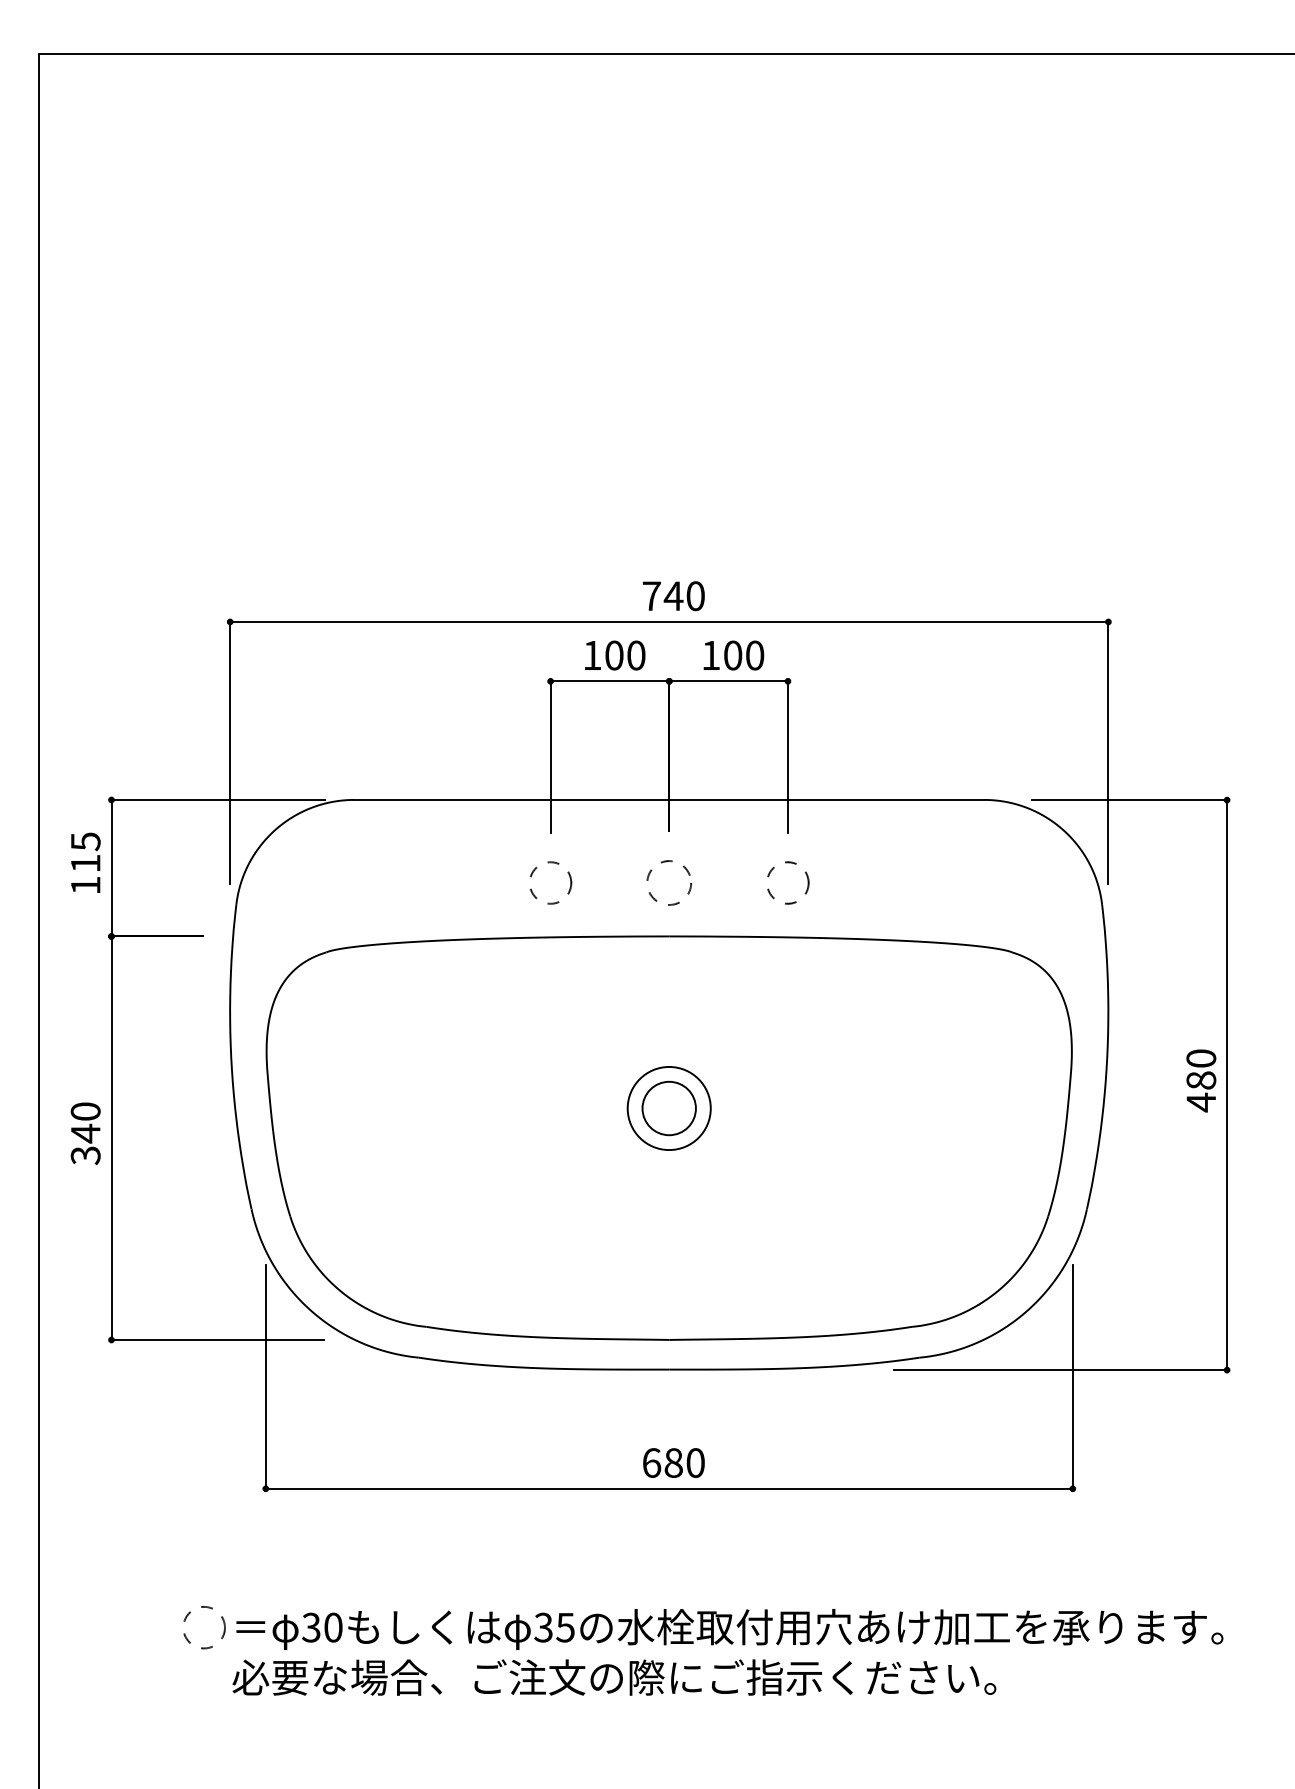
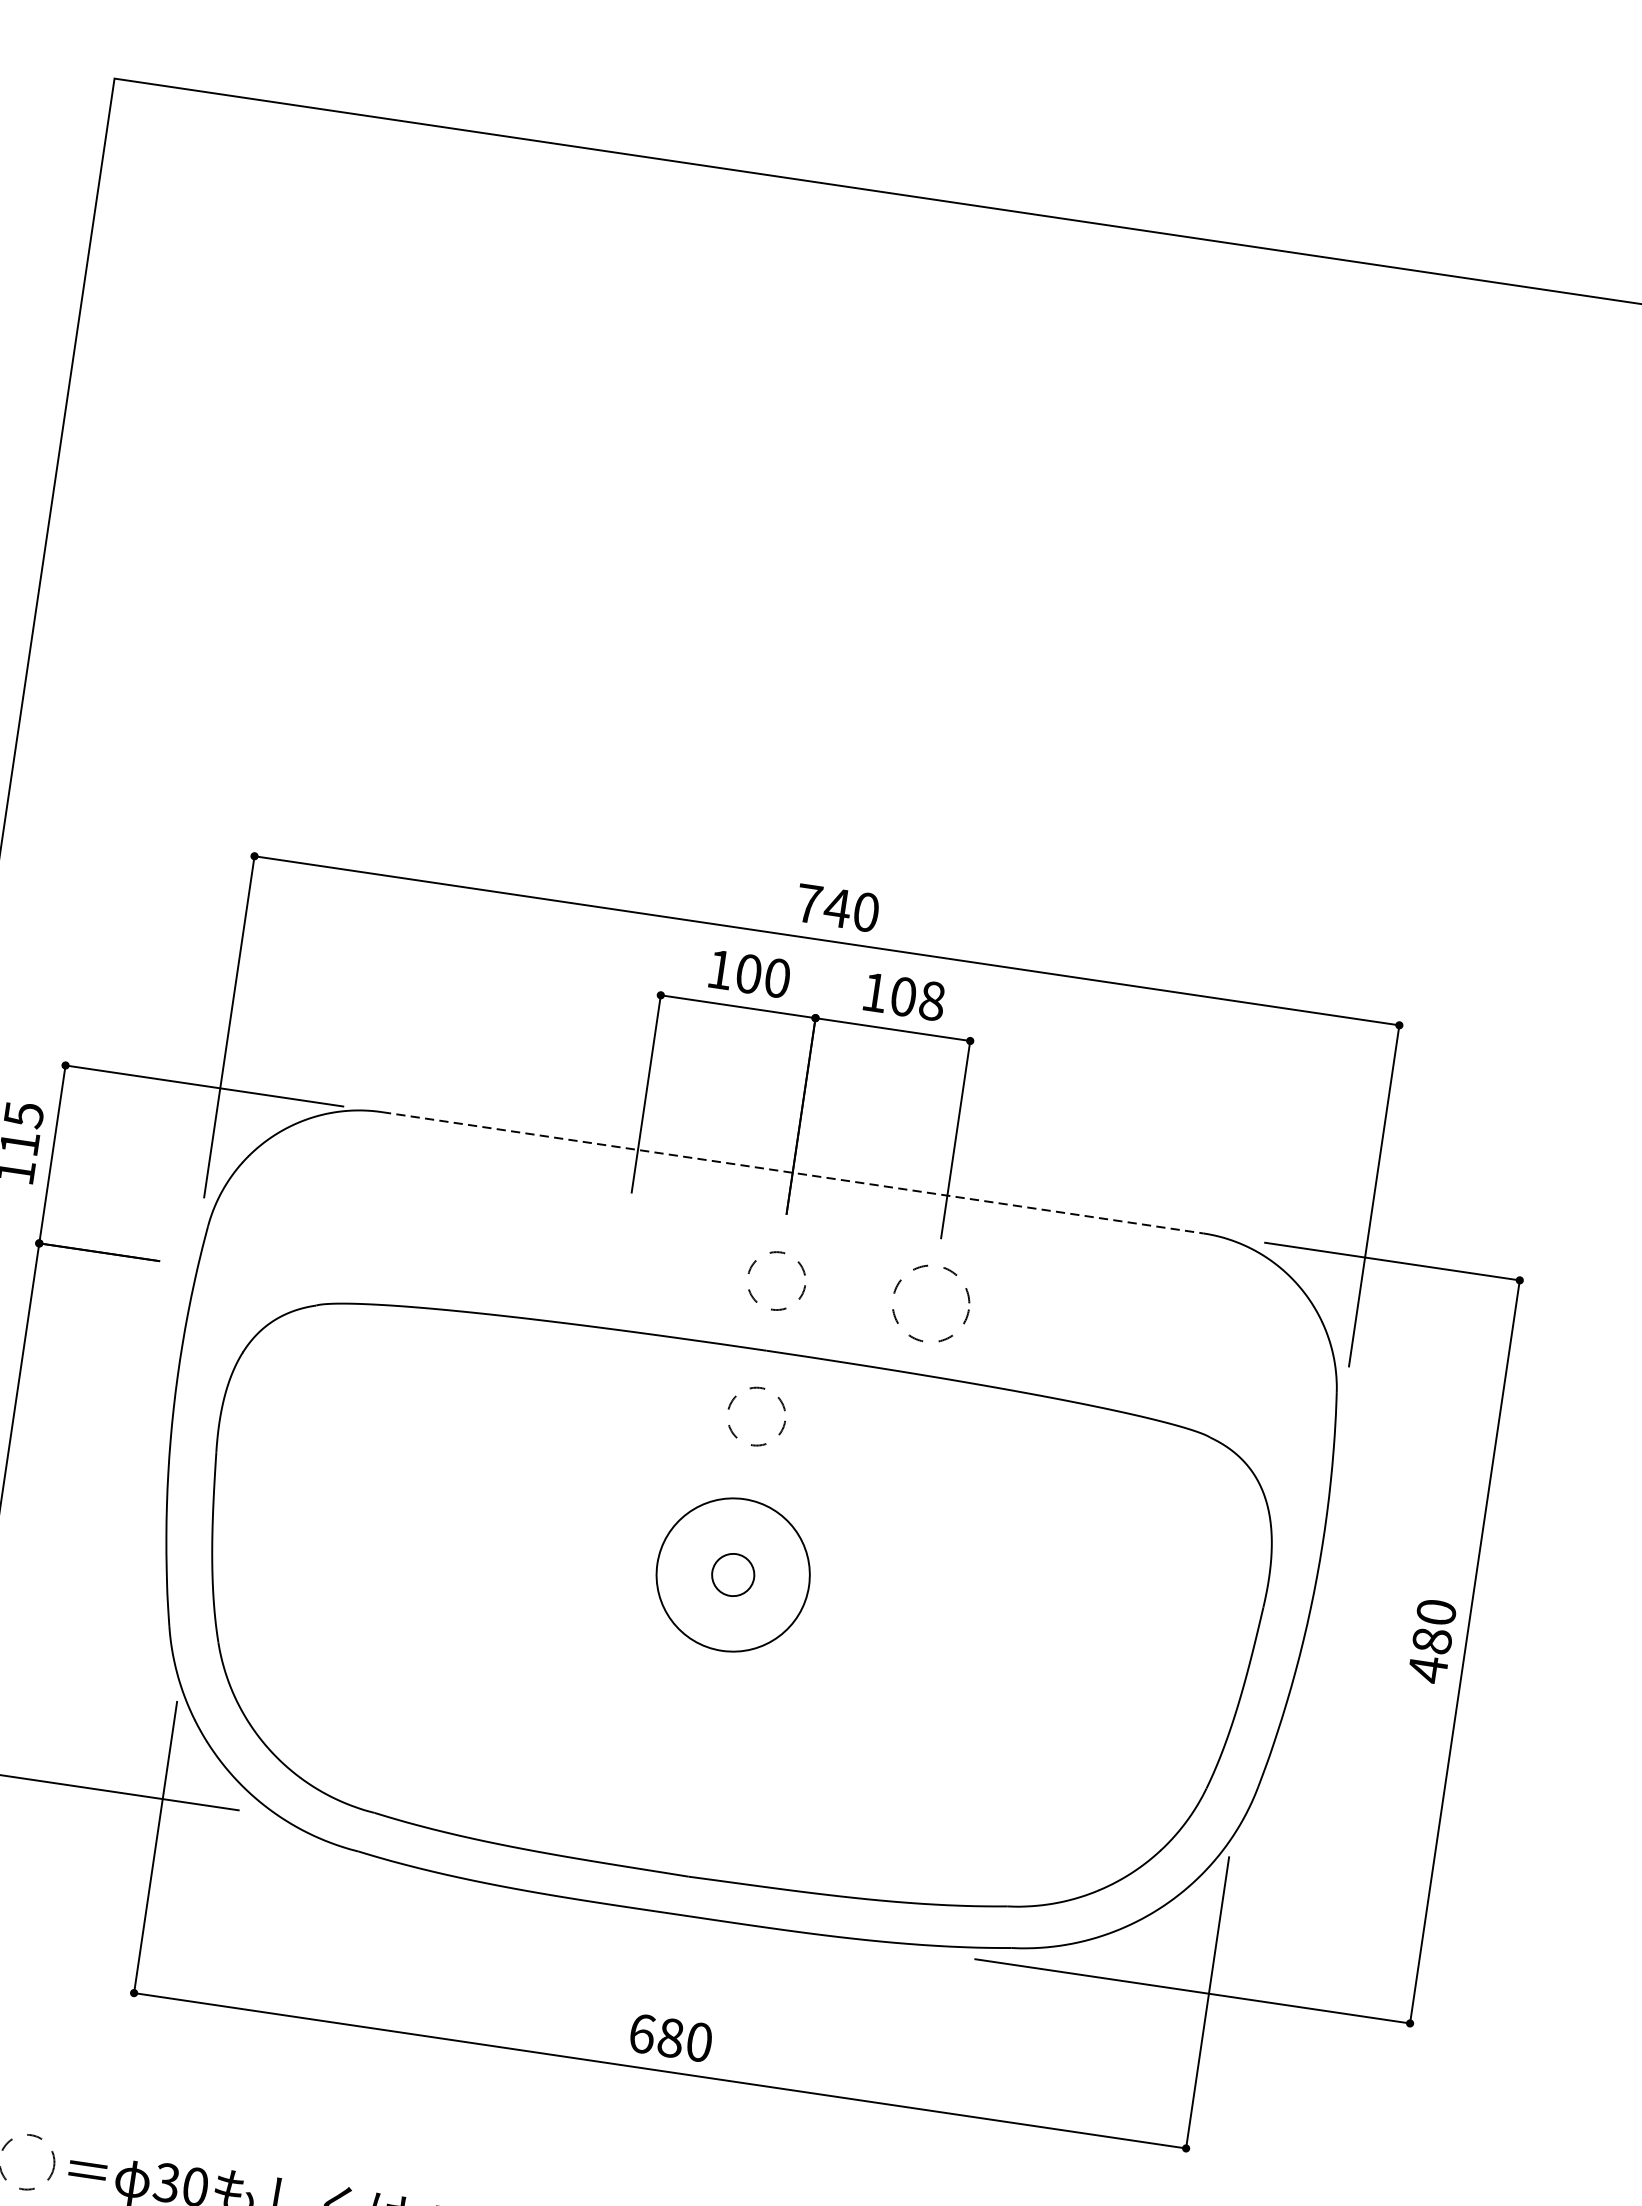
text: (755, 655) -> (932, 1001), 100 -> 108
line: (669, 799) -> (793, 1172), solid -> dashed
circle: (550, 882) -> (621, 1257), removed
circle: (788, 882) -> (932, 1303), size x1.4
circle: (669, 986) -> (757, 1416), added
circle: (668, 1108) -> (732, 1574), size x0.6
circle: (668, 1108) -> (732, 1574), size x1.4

